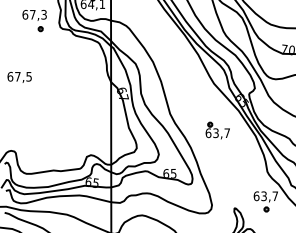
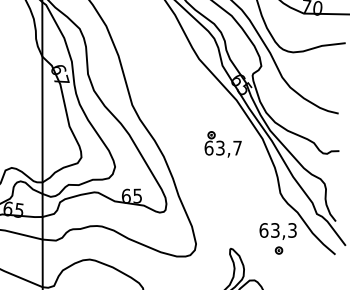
part: (217, 130) -> (222, 144), moved
text: (275, 196) -> (292, 230), 63,7 -> 63,3

